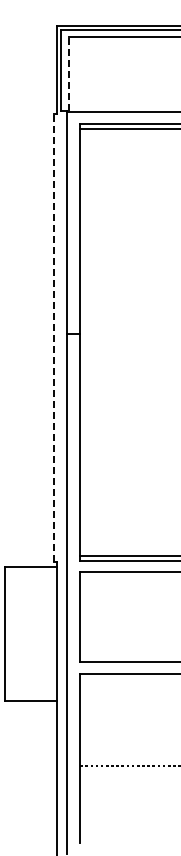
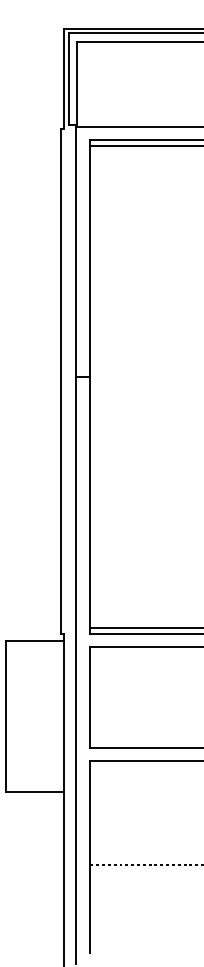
line: (68, 74) -> (77, 84), dashed -> solid
line: (54, 337) -> (61, 381), dashed -> solid

